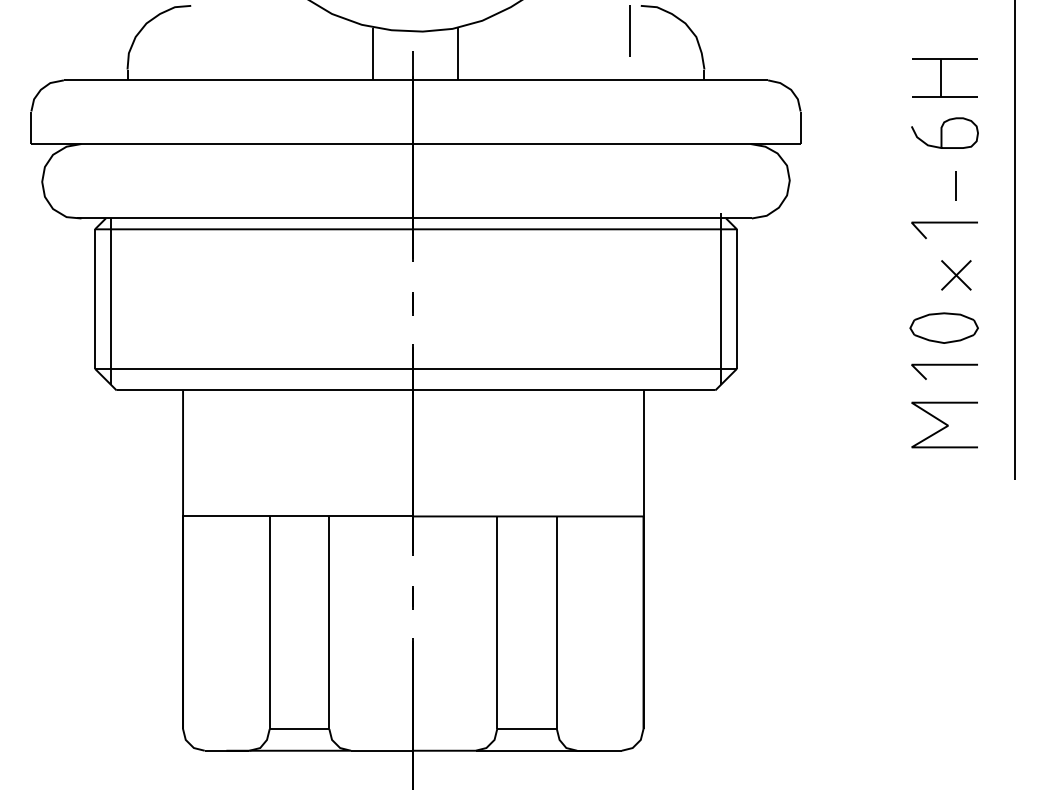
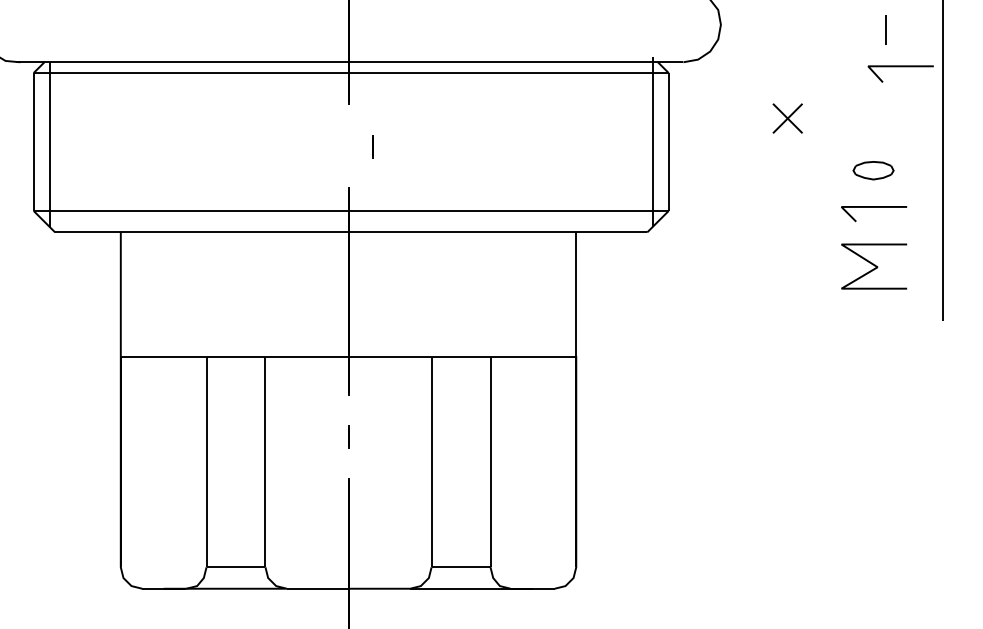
curve: (944, 223) -> (900, 67), moved
part: (956, 275) -> (787, 118), moved
line: (412, 303) -> (372, 146), moved
part: (943, 327) -> (872, 170), size x0.6

